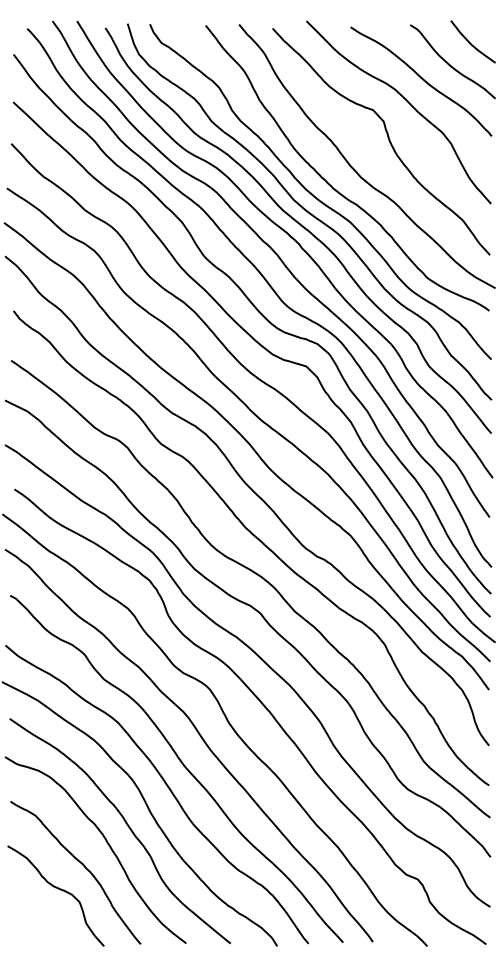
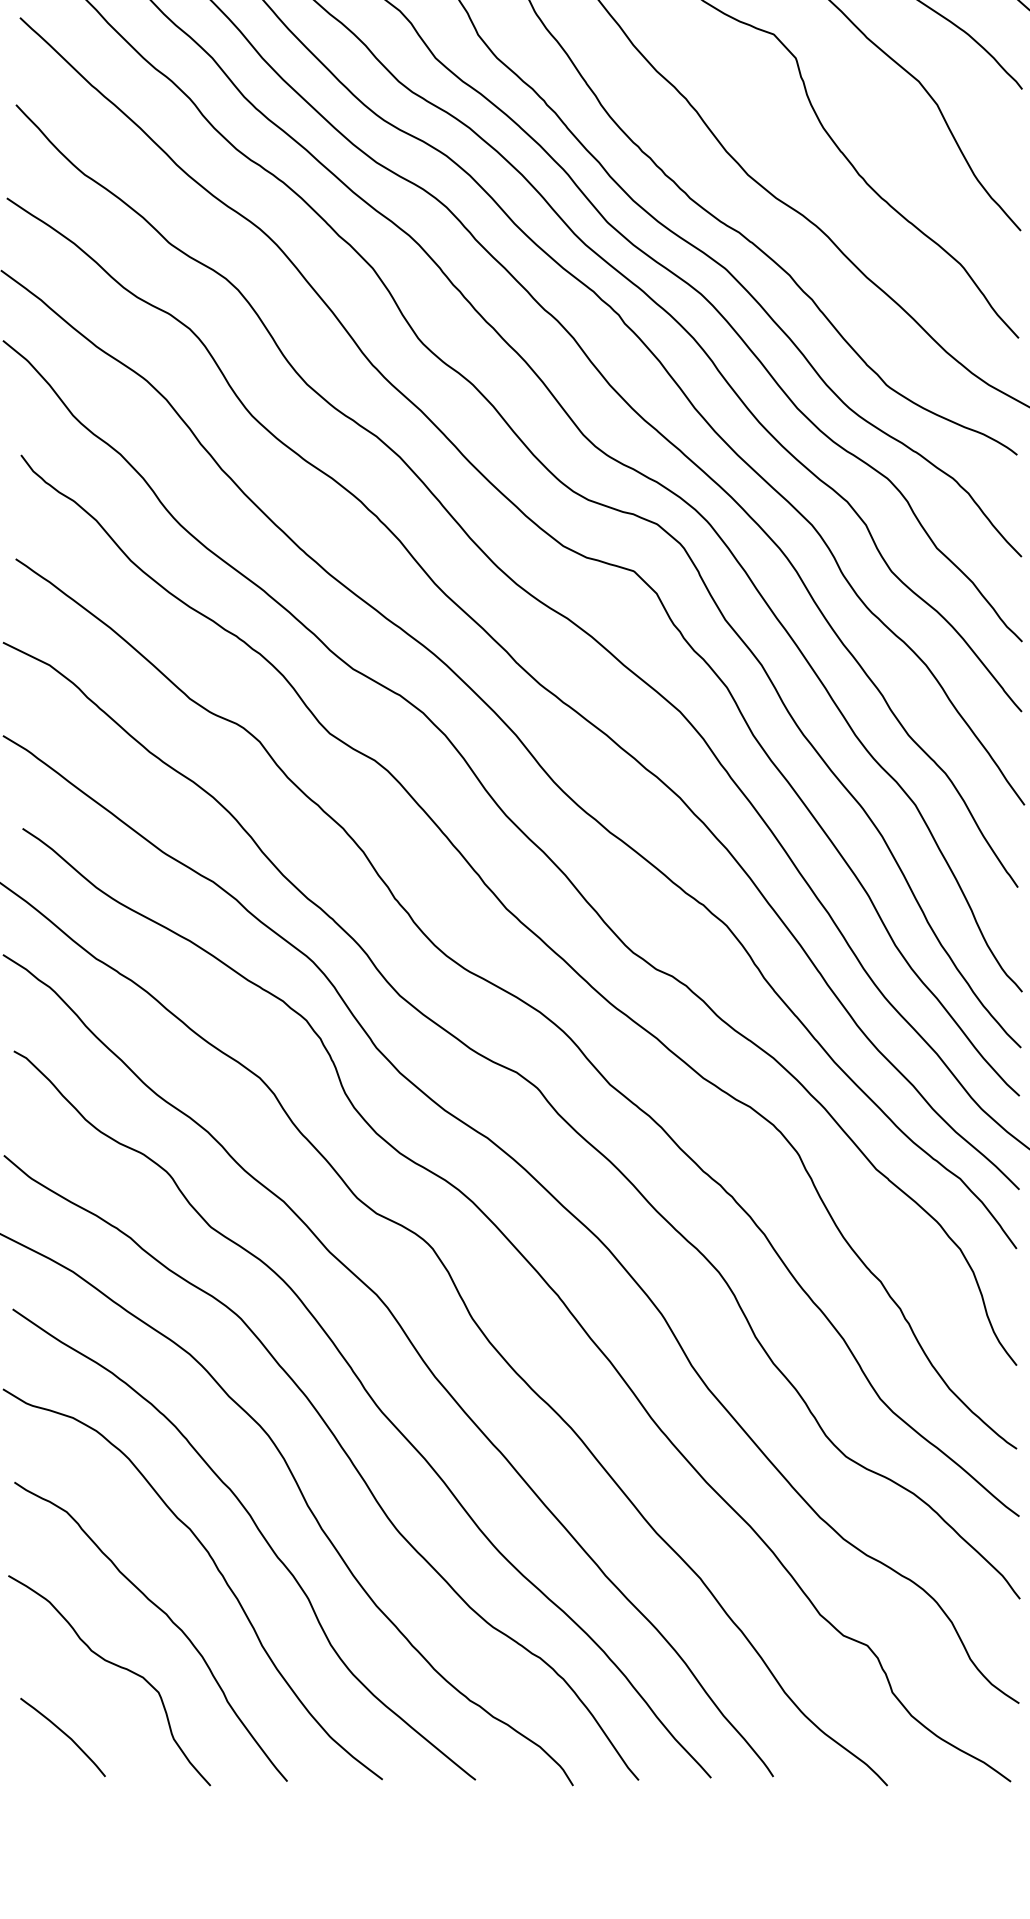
curve: (34, 922) -> (64, 1735), added

